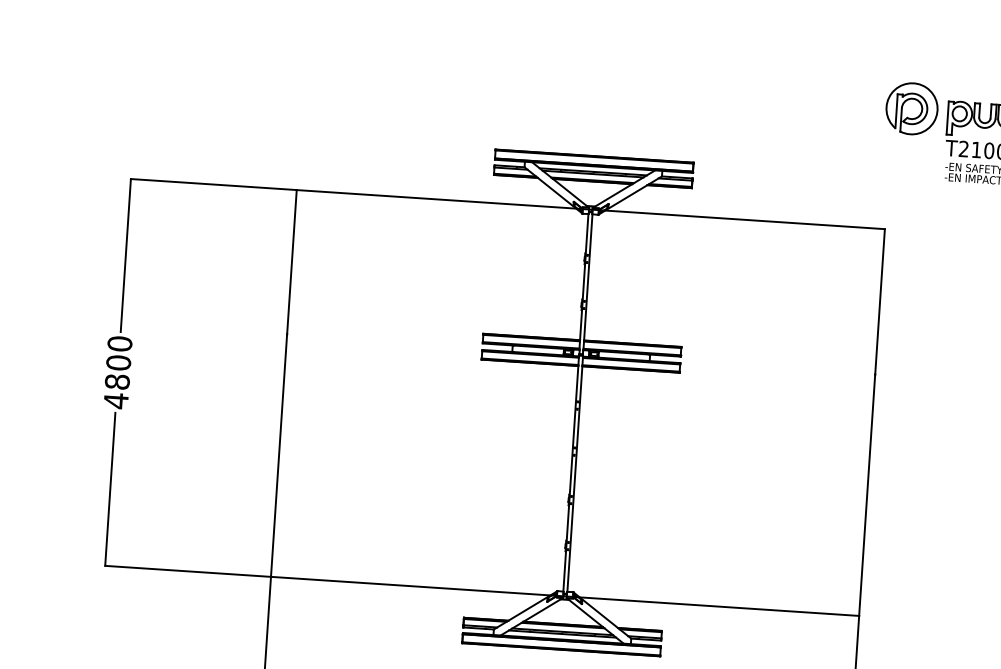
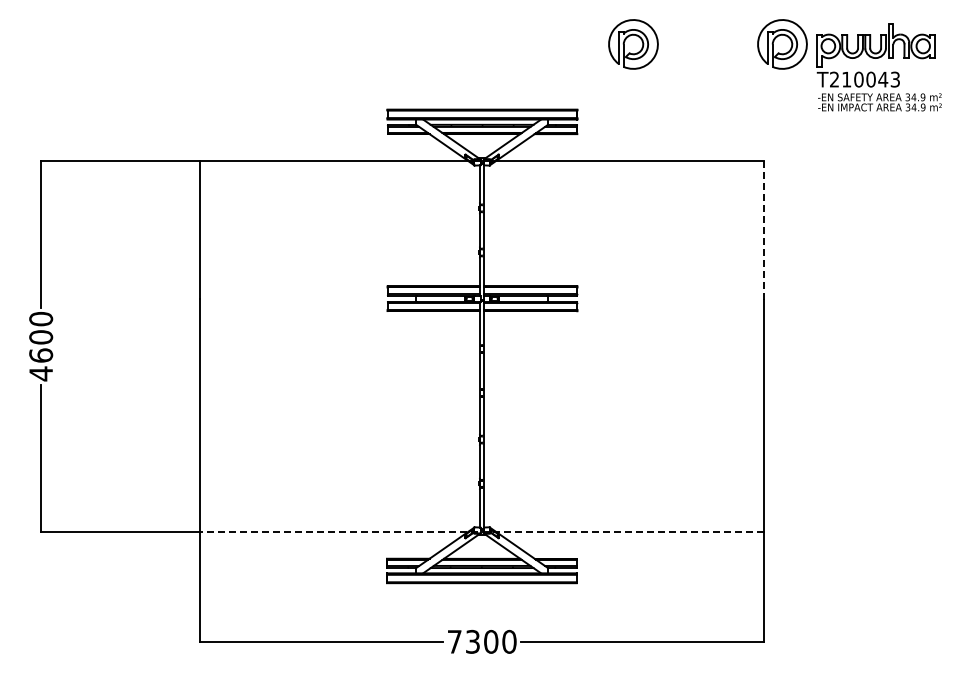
part: (756, 98) -> (633, 44), added
line: (880, 301) -> (764, 230), solid -> dashed
text: (116, 381) -> (40, 355), 4800 -> 4600
line: (564, 595) -> (481, 531), solid -> dashed

